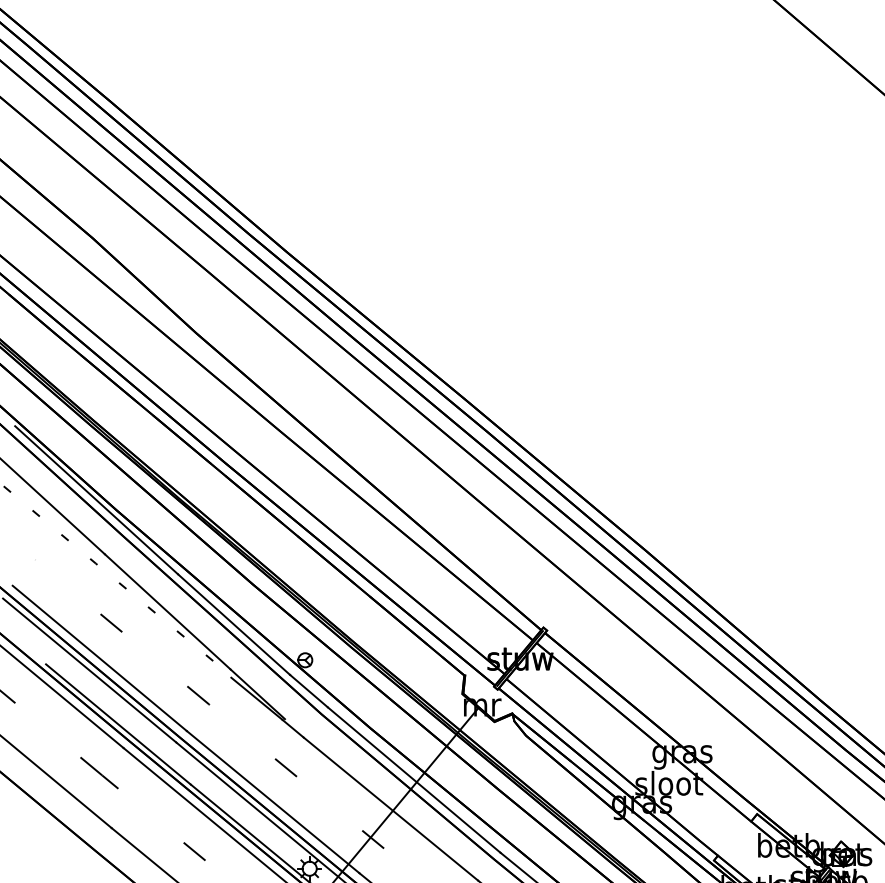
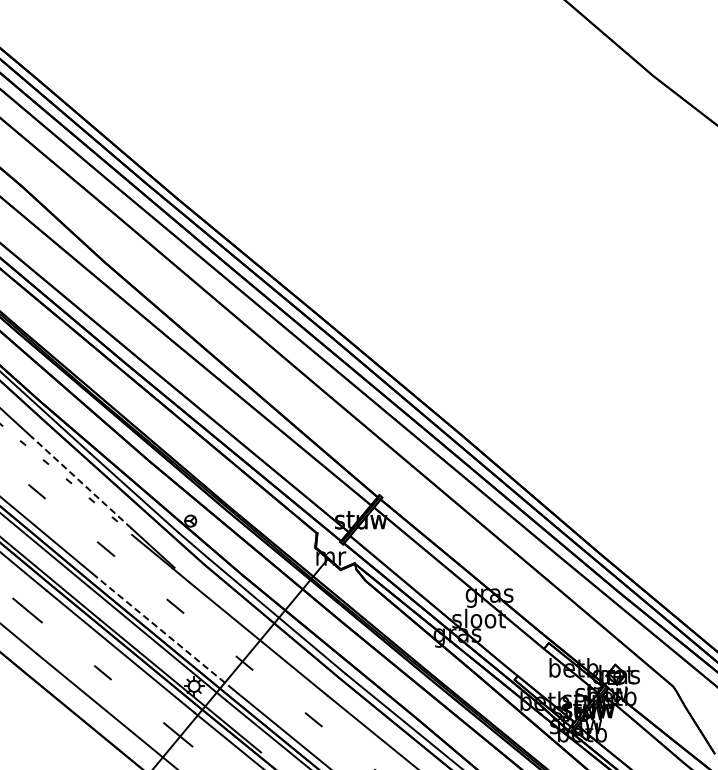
line: (167, 611) -> (81, 482), solid -> dashed
line: (273, 802) -> (165, 633), solid -> dashed

